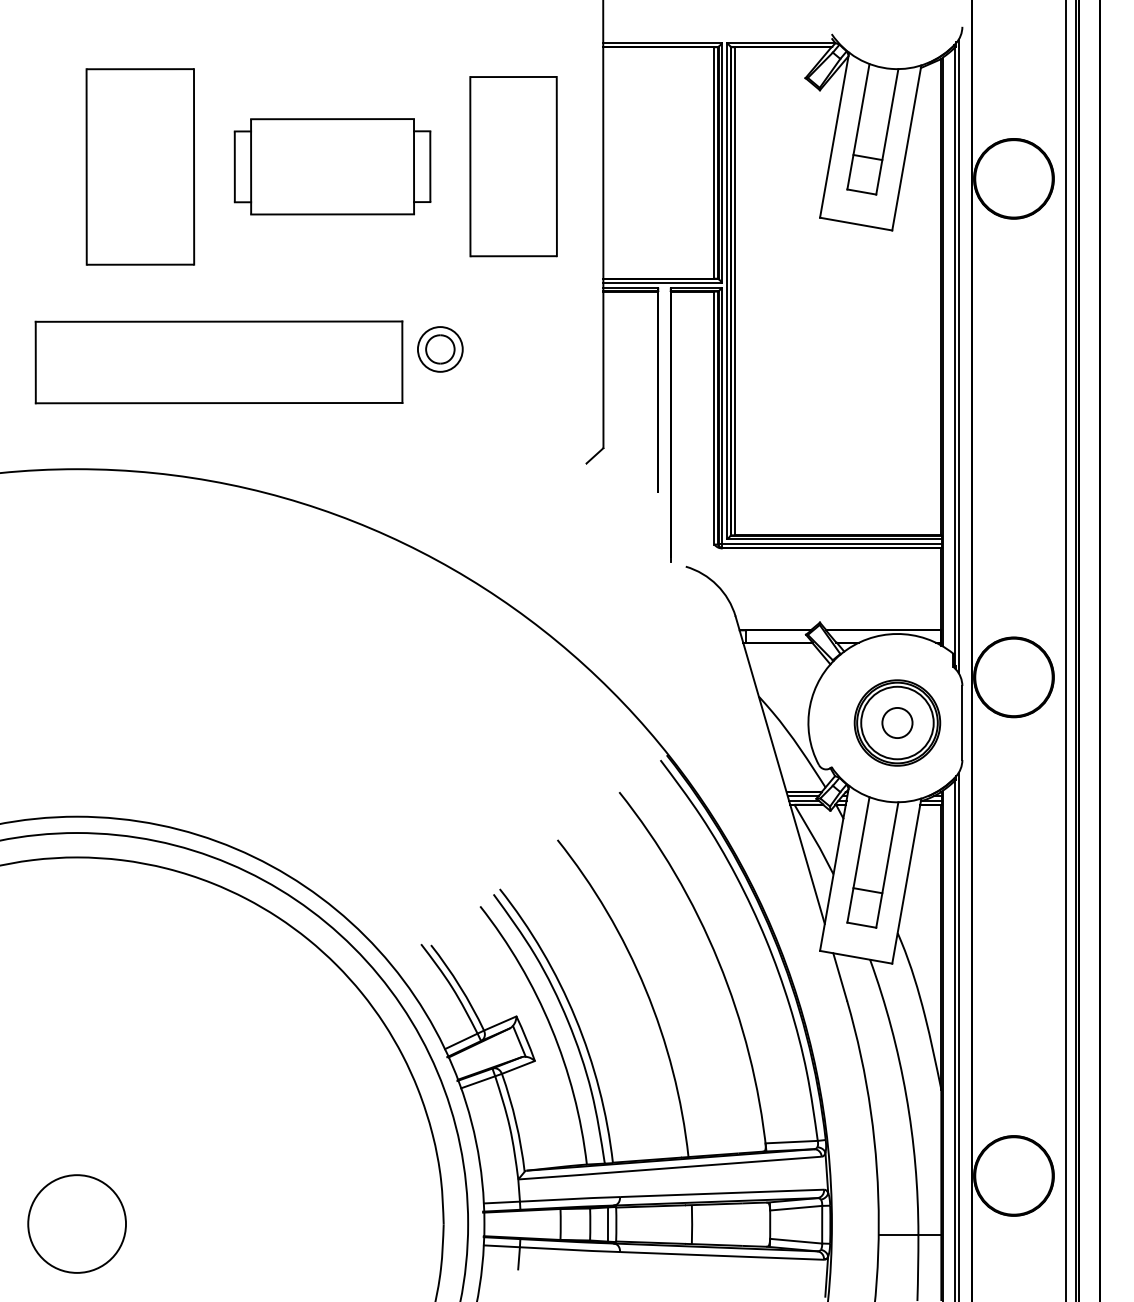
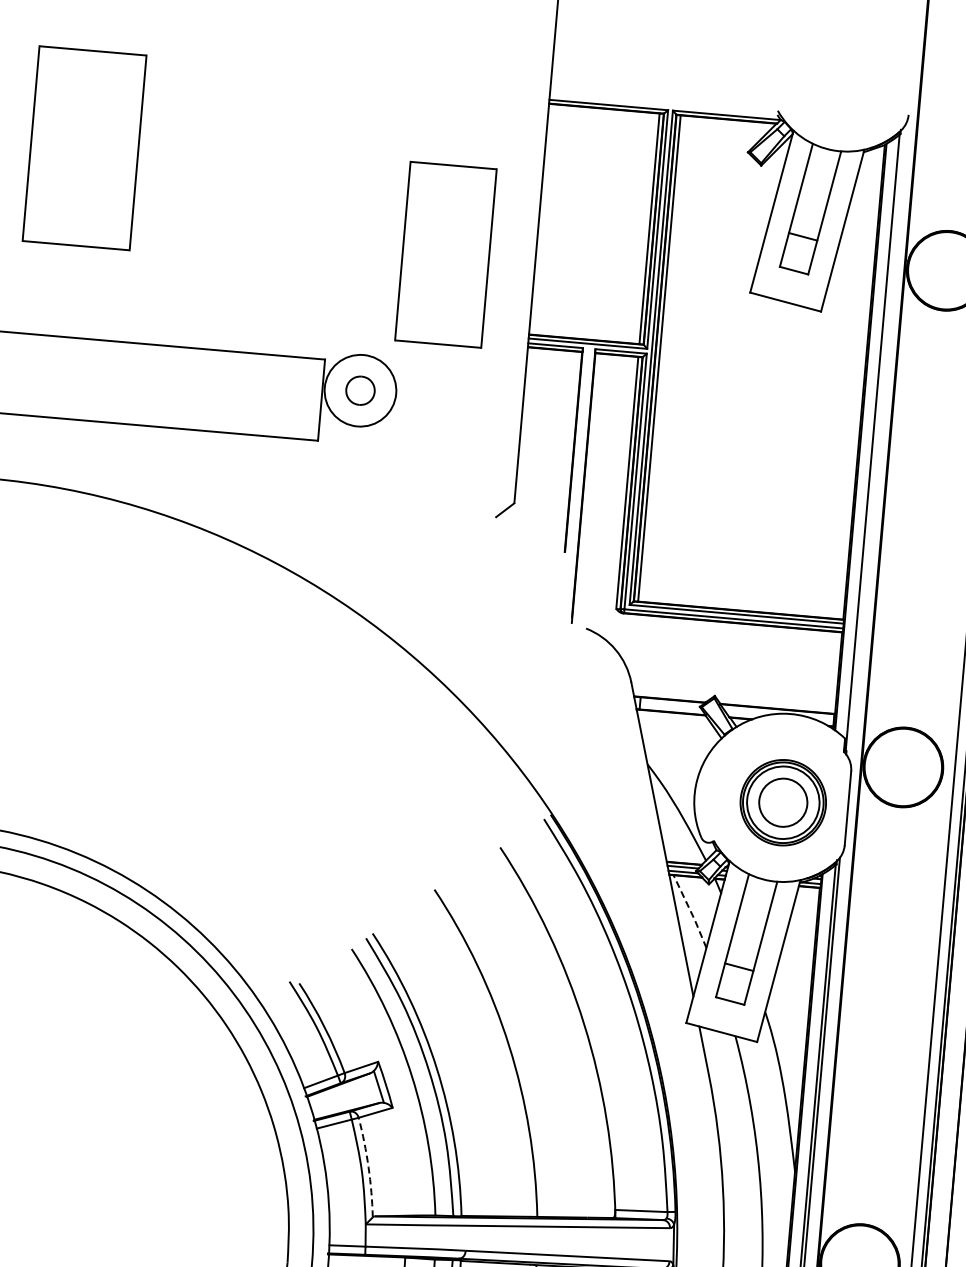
part: (140, 166) -> (84, 147), moved
part: (332, 166) -> (268, 199), removed
part: (513, 166) -> (445, 254), moved
circle: (439, 349) -> (359, 390), size x1.6
line: (958, 356) -> (876, 442), removed
circle: (897, 722) -> (783, 802), size x1.6
line: (814, 839) -> (690, 911), solid -> dashed
arc: (516, 1122) -> (368, 1167), solid -> dashed

